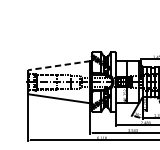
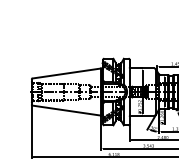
line: (59, 65) -> (66, 73), dashed -> solid

